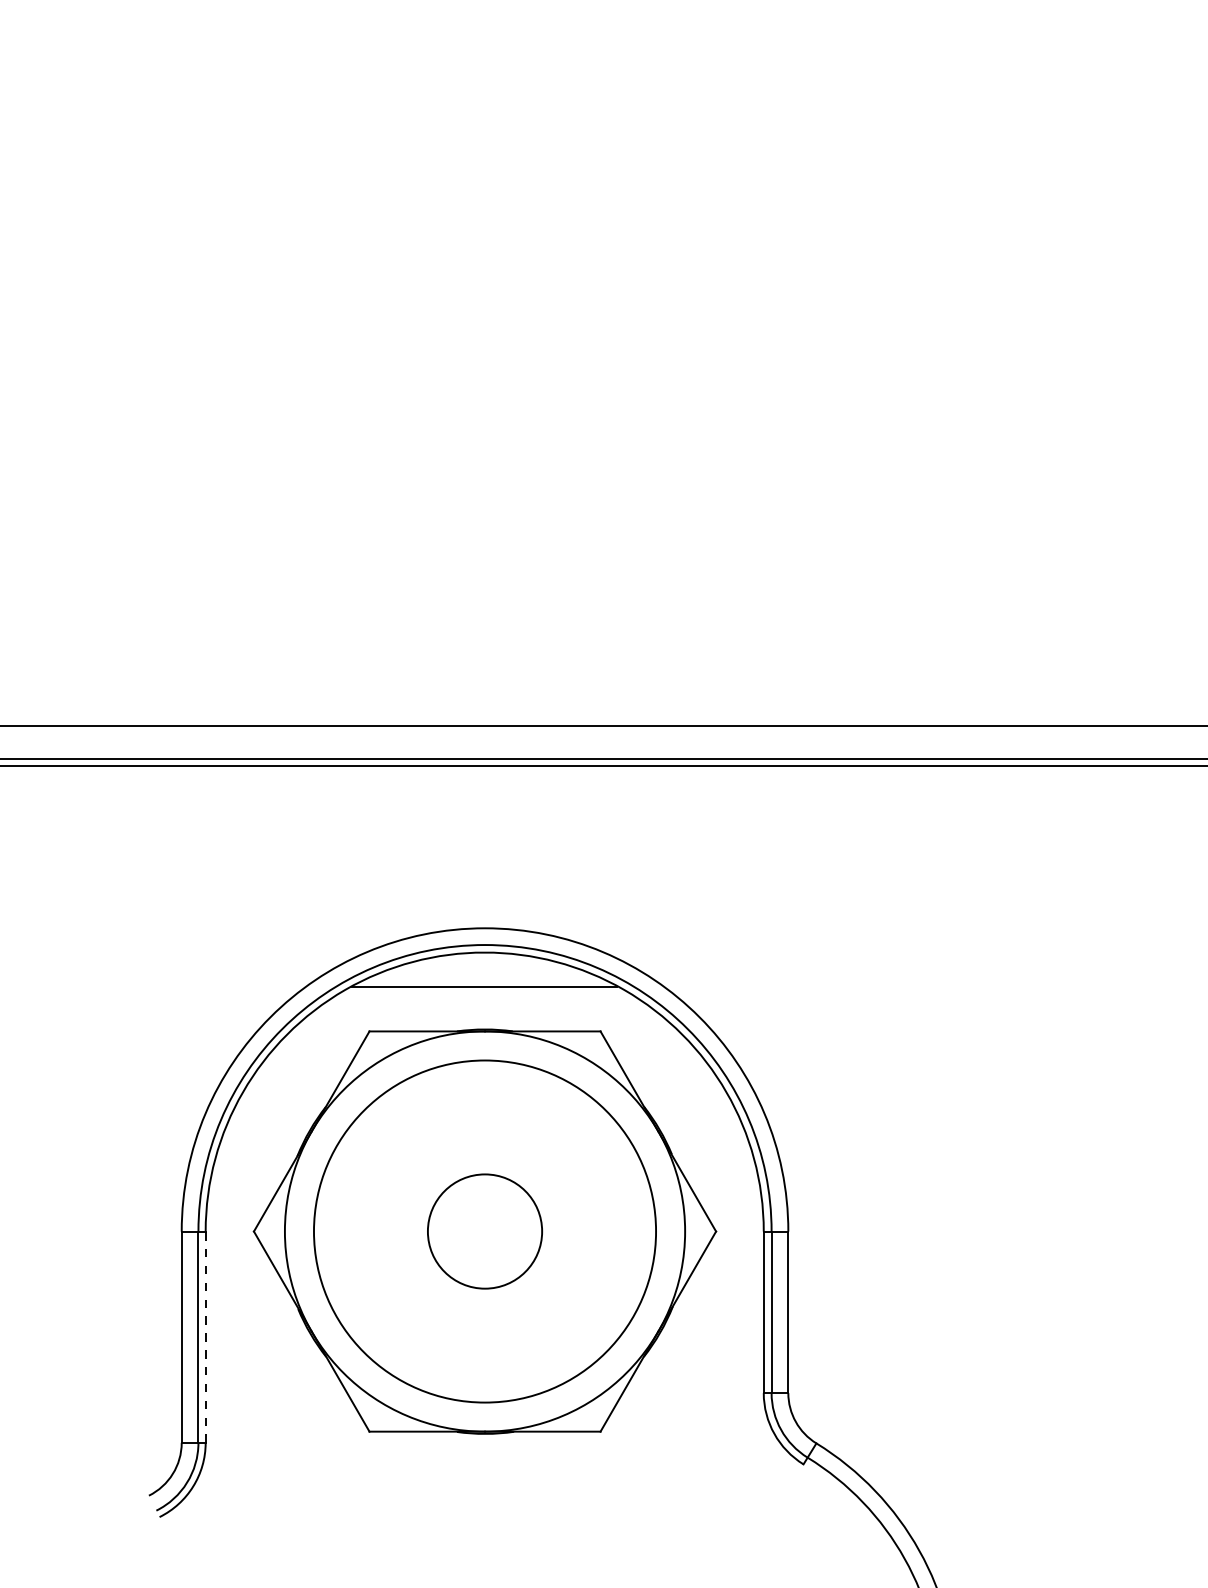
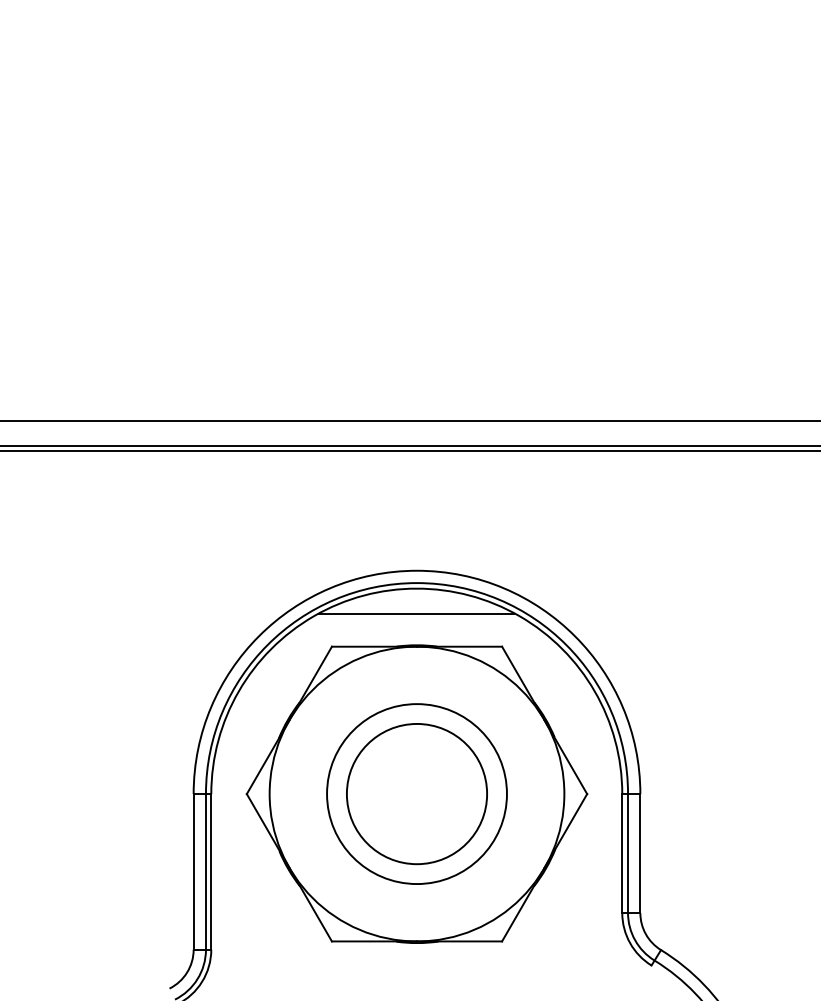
circle: (484, 1231) -> (416, 794), size x0.71
circle: (484, 1231) -> (416, 794), size x1.67
line: (205, 1337) -> (211, 872), dashed -> solid

